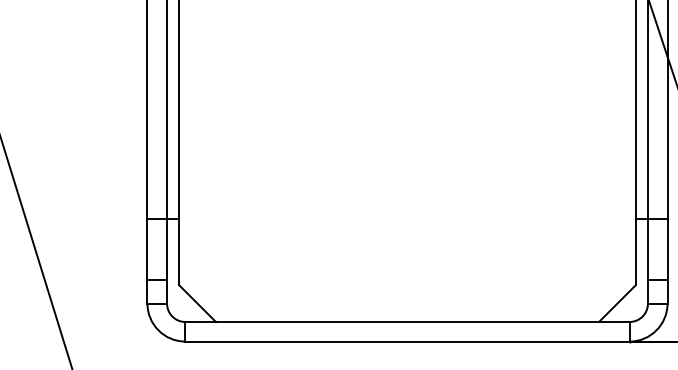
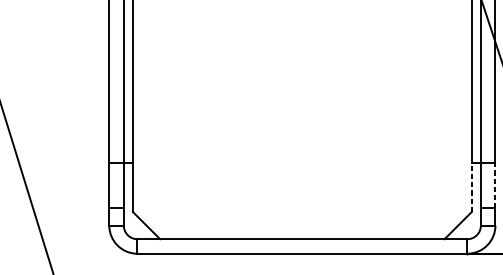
line: (667, 249) -> (495, 185), solid -> dashed
line: (635, 251) -> (471, 186), solid -> dashed

